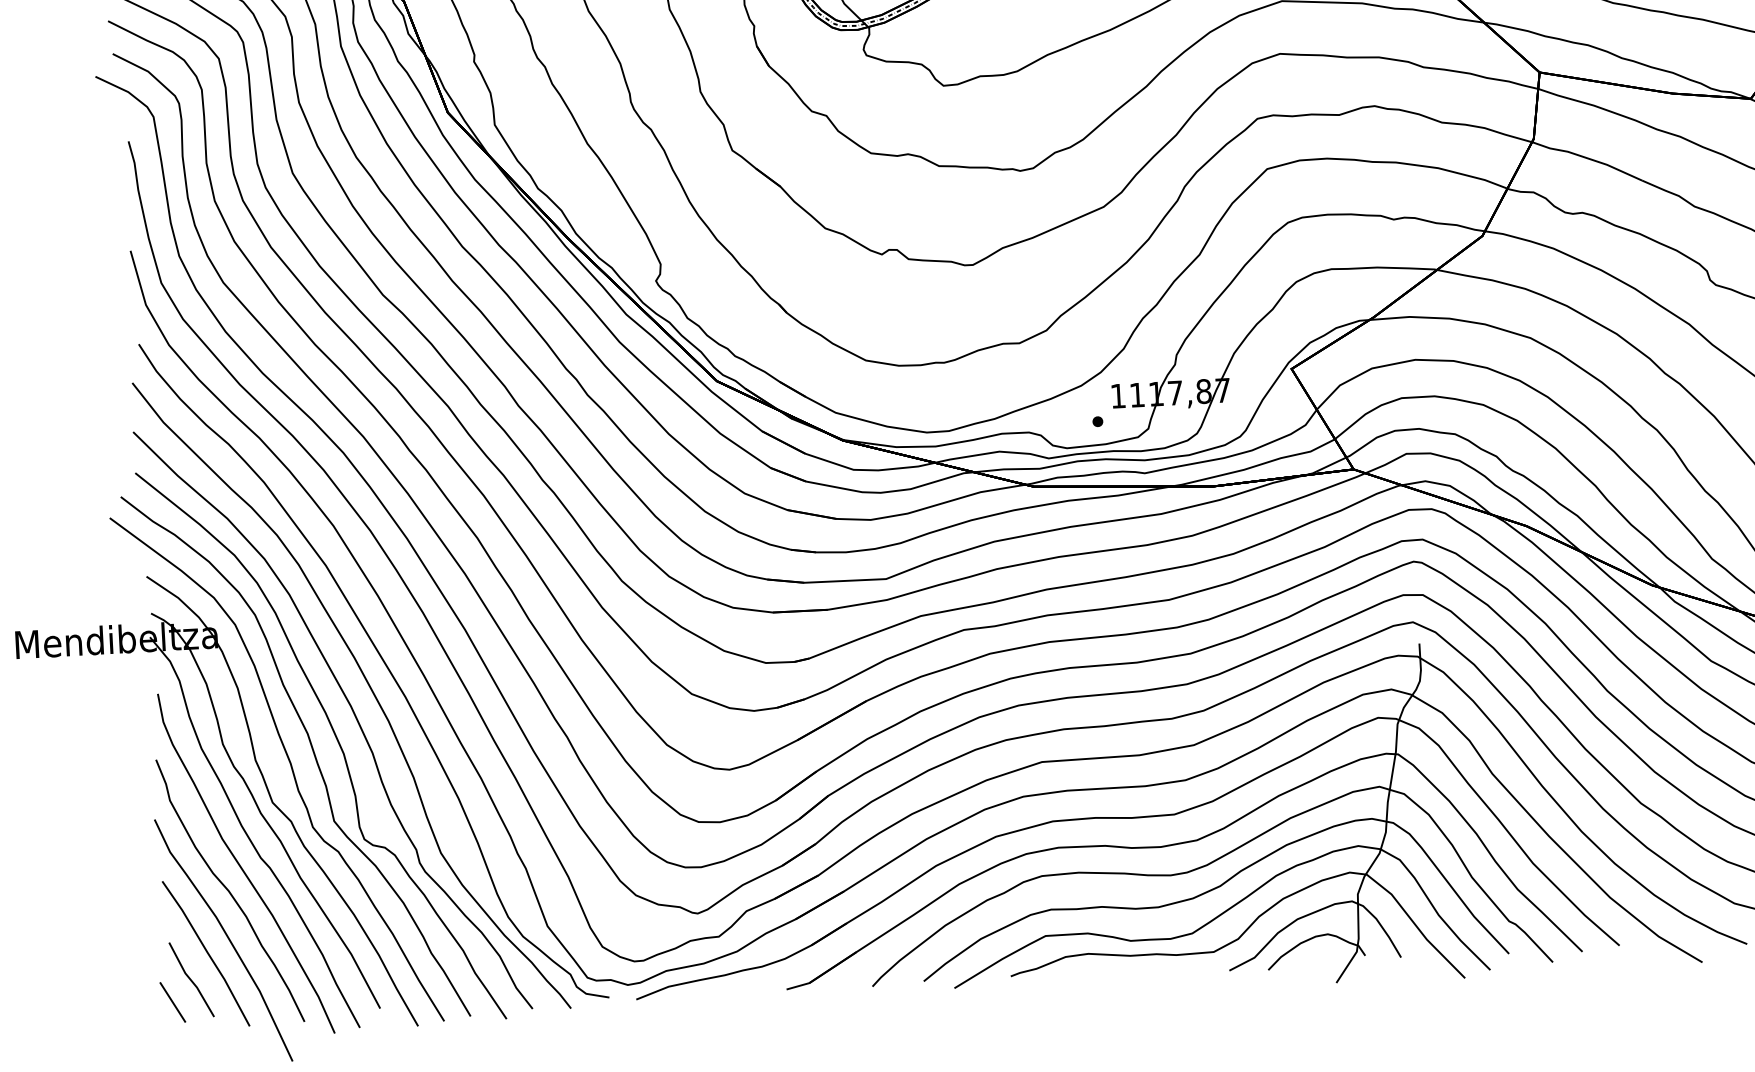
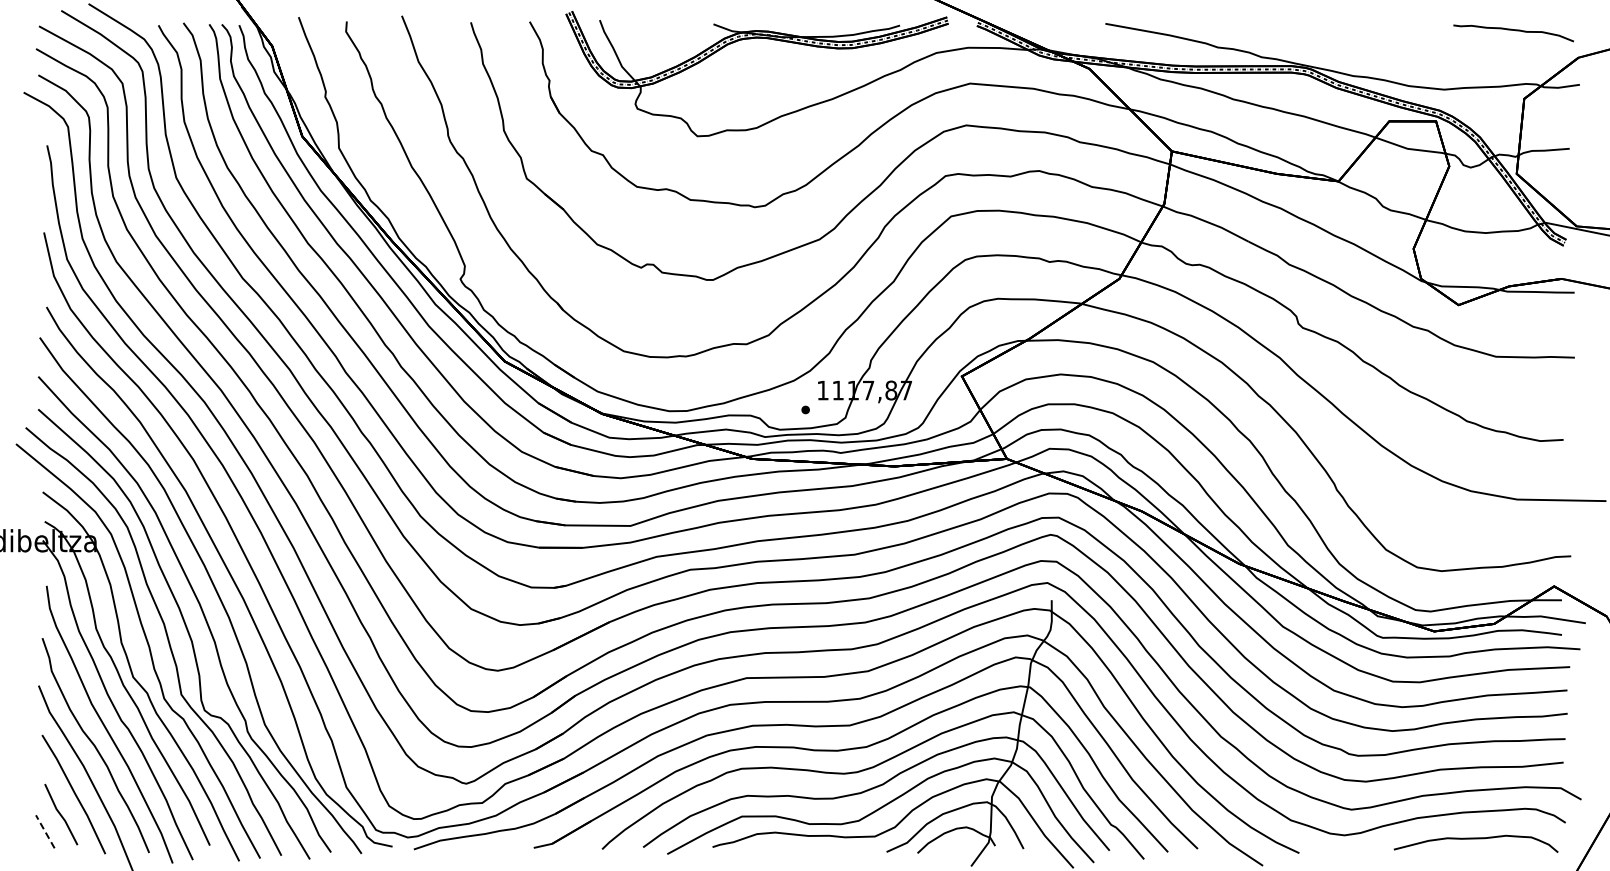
line: (173, 1002) -> (45, 831), solid -> dashed

